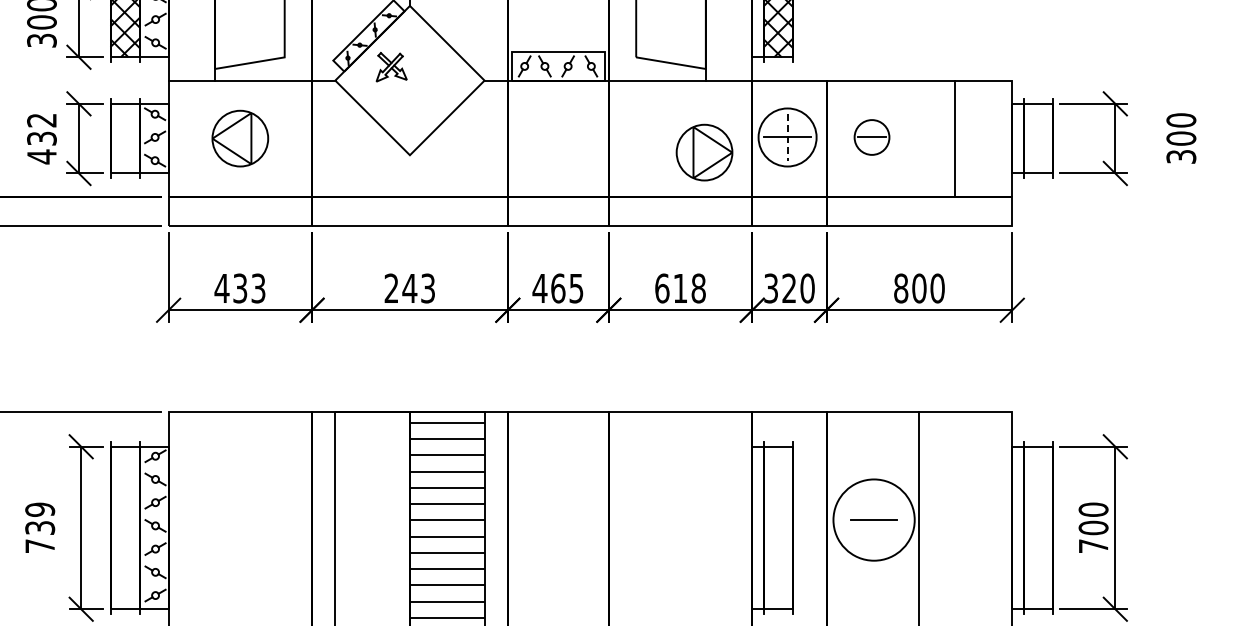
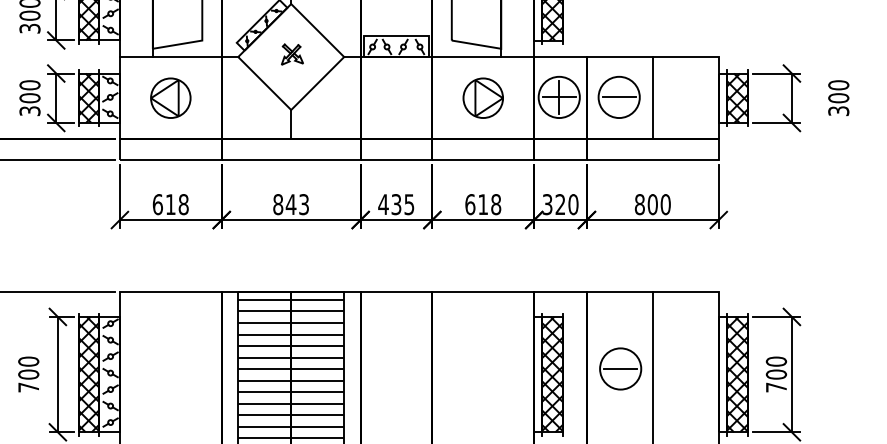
part: (391, 67) -> (292, 54), moved
part: (871, 137) -> (618, 97), size x1.67
text: (41, 138) -> (29, 98), 432 -> 300
hatch: (124, 138) -> (88, 98), added
line: (787, 138) -> (559, 98), dashed -> solid
line: (955, 138) -> (652, 98), moved
hatch: (1037, 138) -> (736, 98), added
part: (704, 152) -> (483, 98), moved
line: (409, 175) -> (290, 124), added
text: (239, 288) -> (170, 204), 433 -> 618
text: (391, 288) -> (278, 204), 243 -> 843
text: (558, 288) -> (396, 204), 465 -> 435
text: (40, 518) -> (28, 367), 739 -> 700
hatch: (372, 519) -> (264, 368), added
circle: (874, 520) -> (620, 369), size x0.71
hatch: (124, 527) -> (88, 374), added
hatch: (777, 527) -> (552, 374), added
hatch: (1037, 527) -> (736, 374), added

